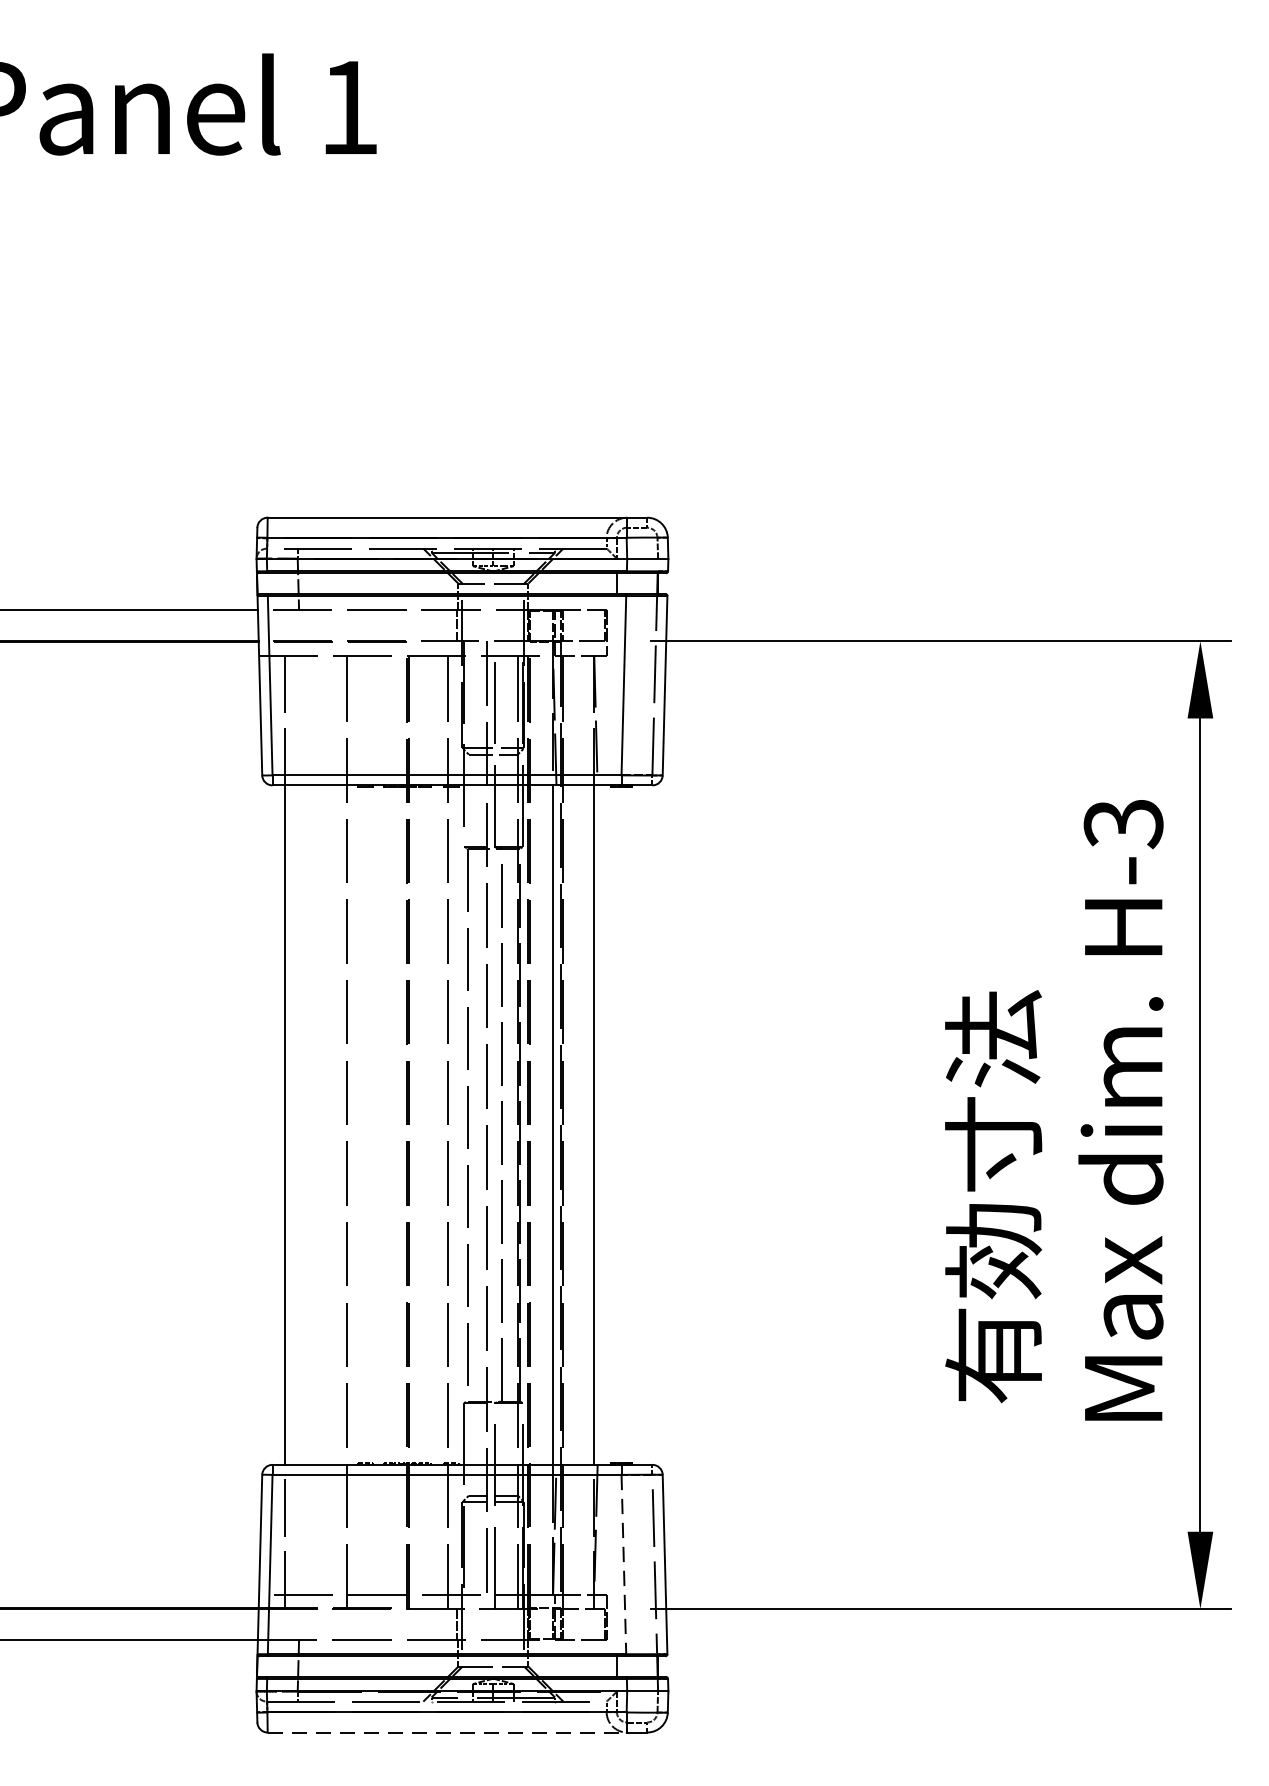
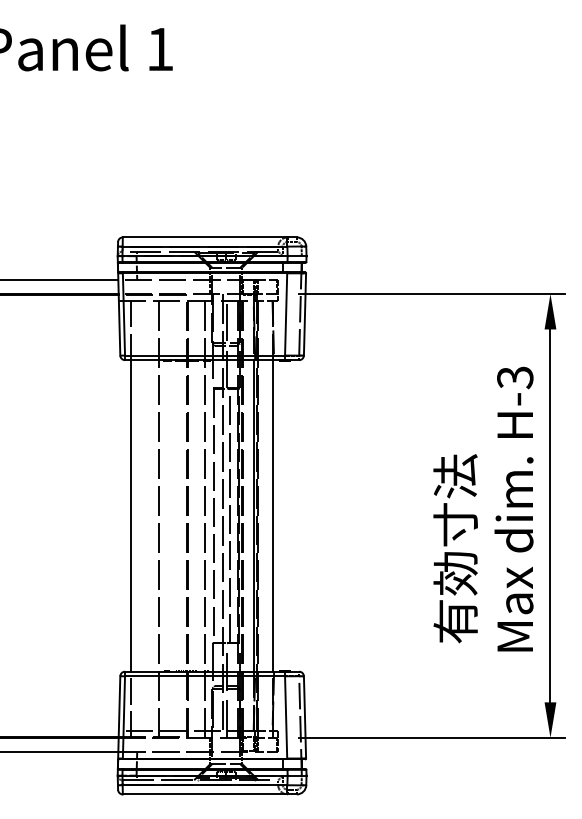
line: (624, 1564) -> (286, 717), dashed -> solid
line: (448, 1732) -> (205, 794), dashed -> solid

